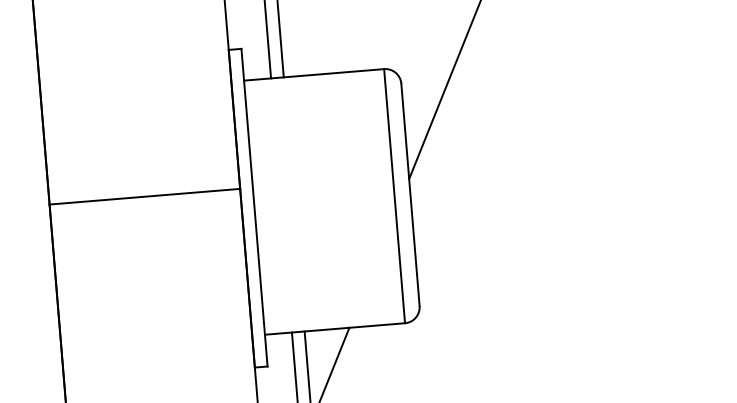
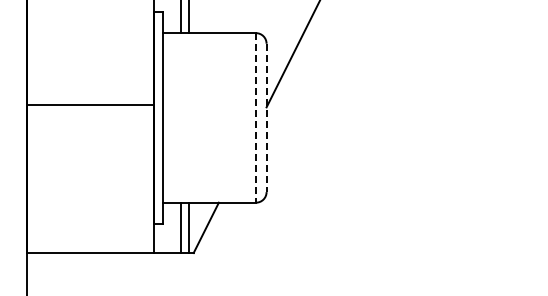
line: (393, 195) -> (255, 117), solid -> dashed
line: (410, 195) -> (266, 118), solid -> dashed

